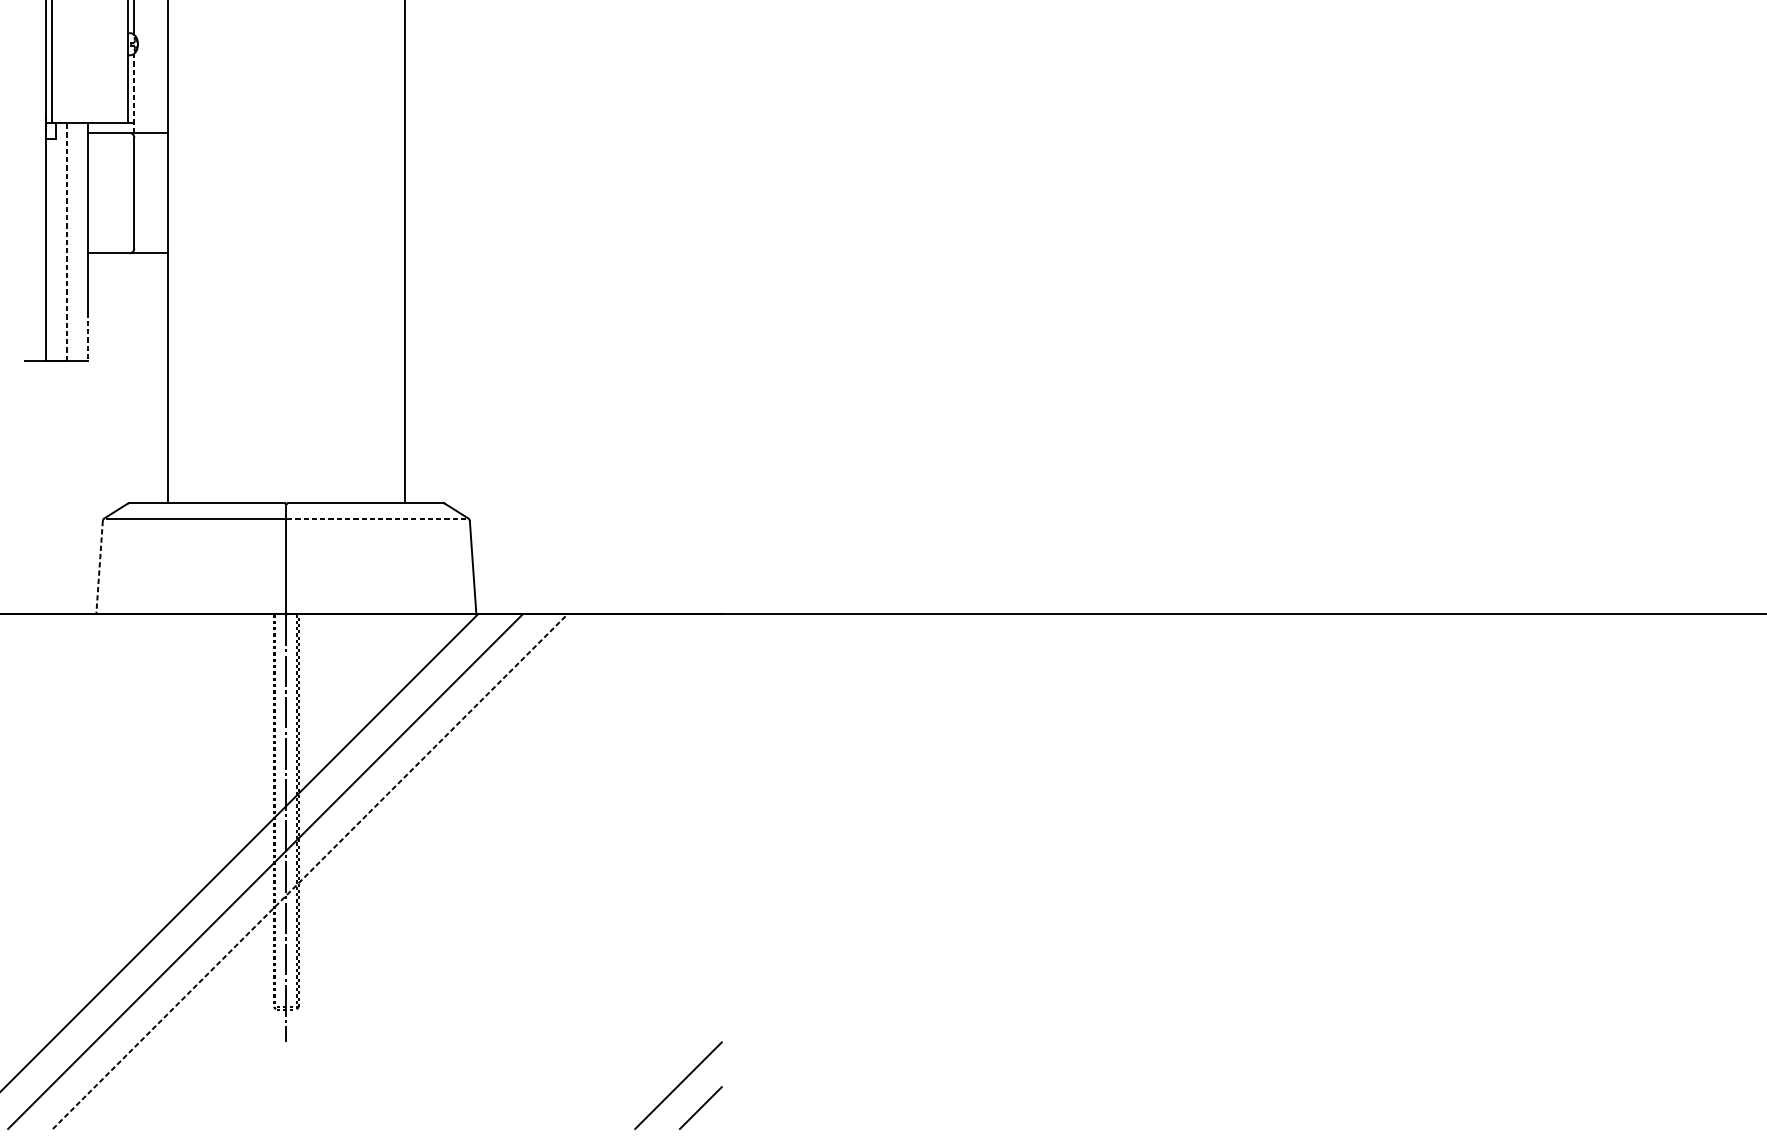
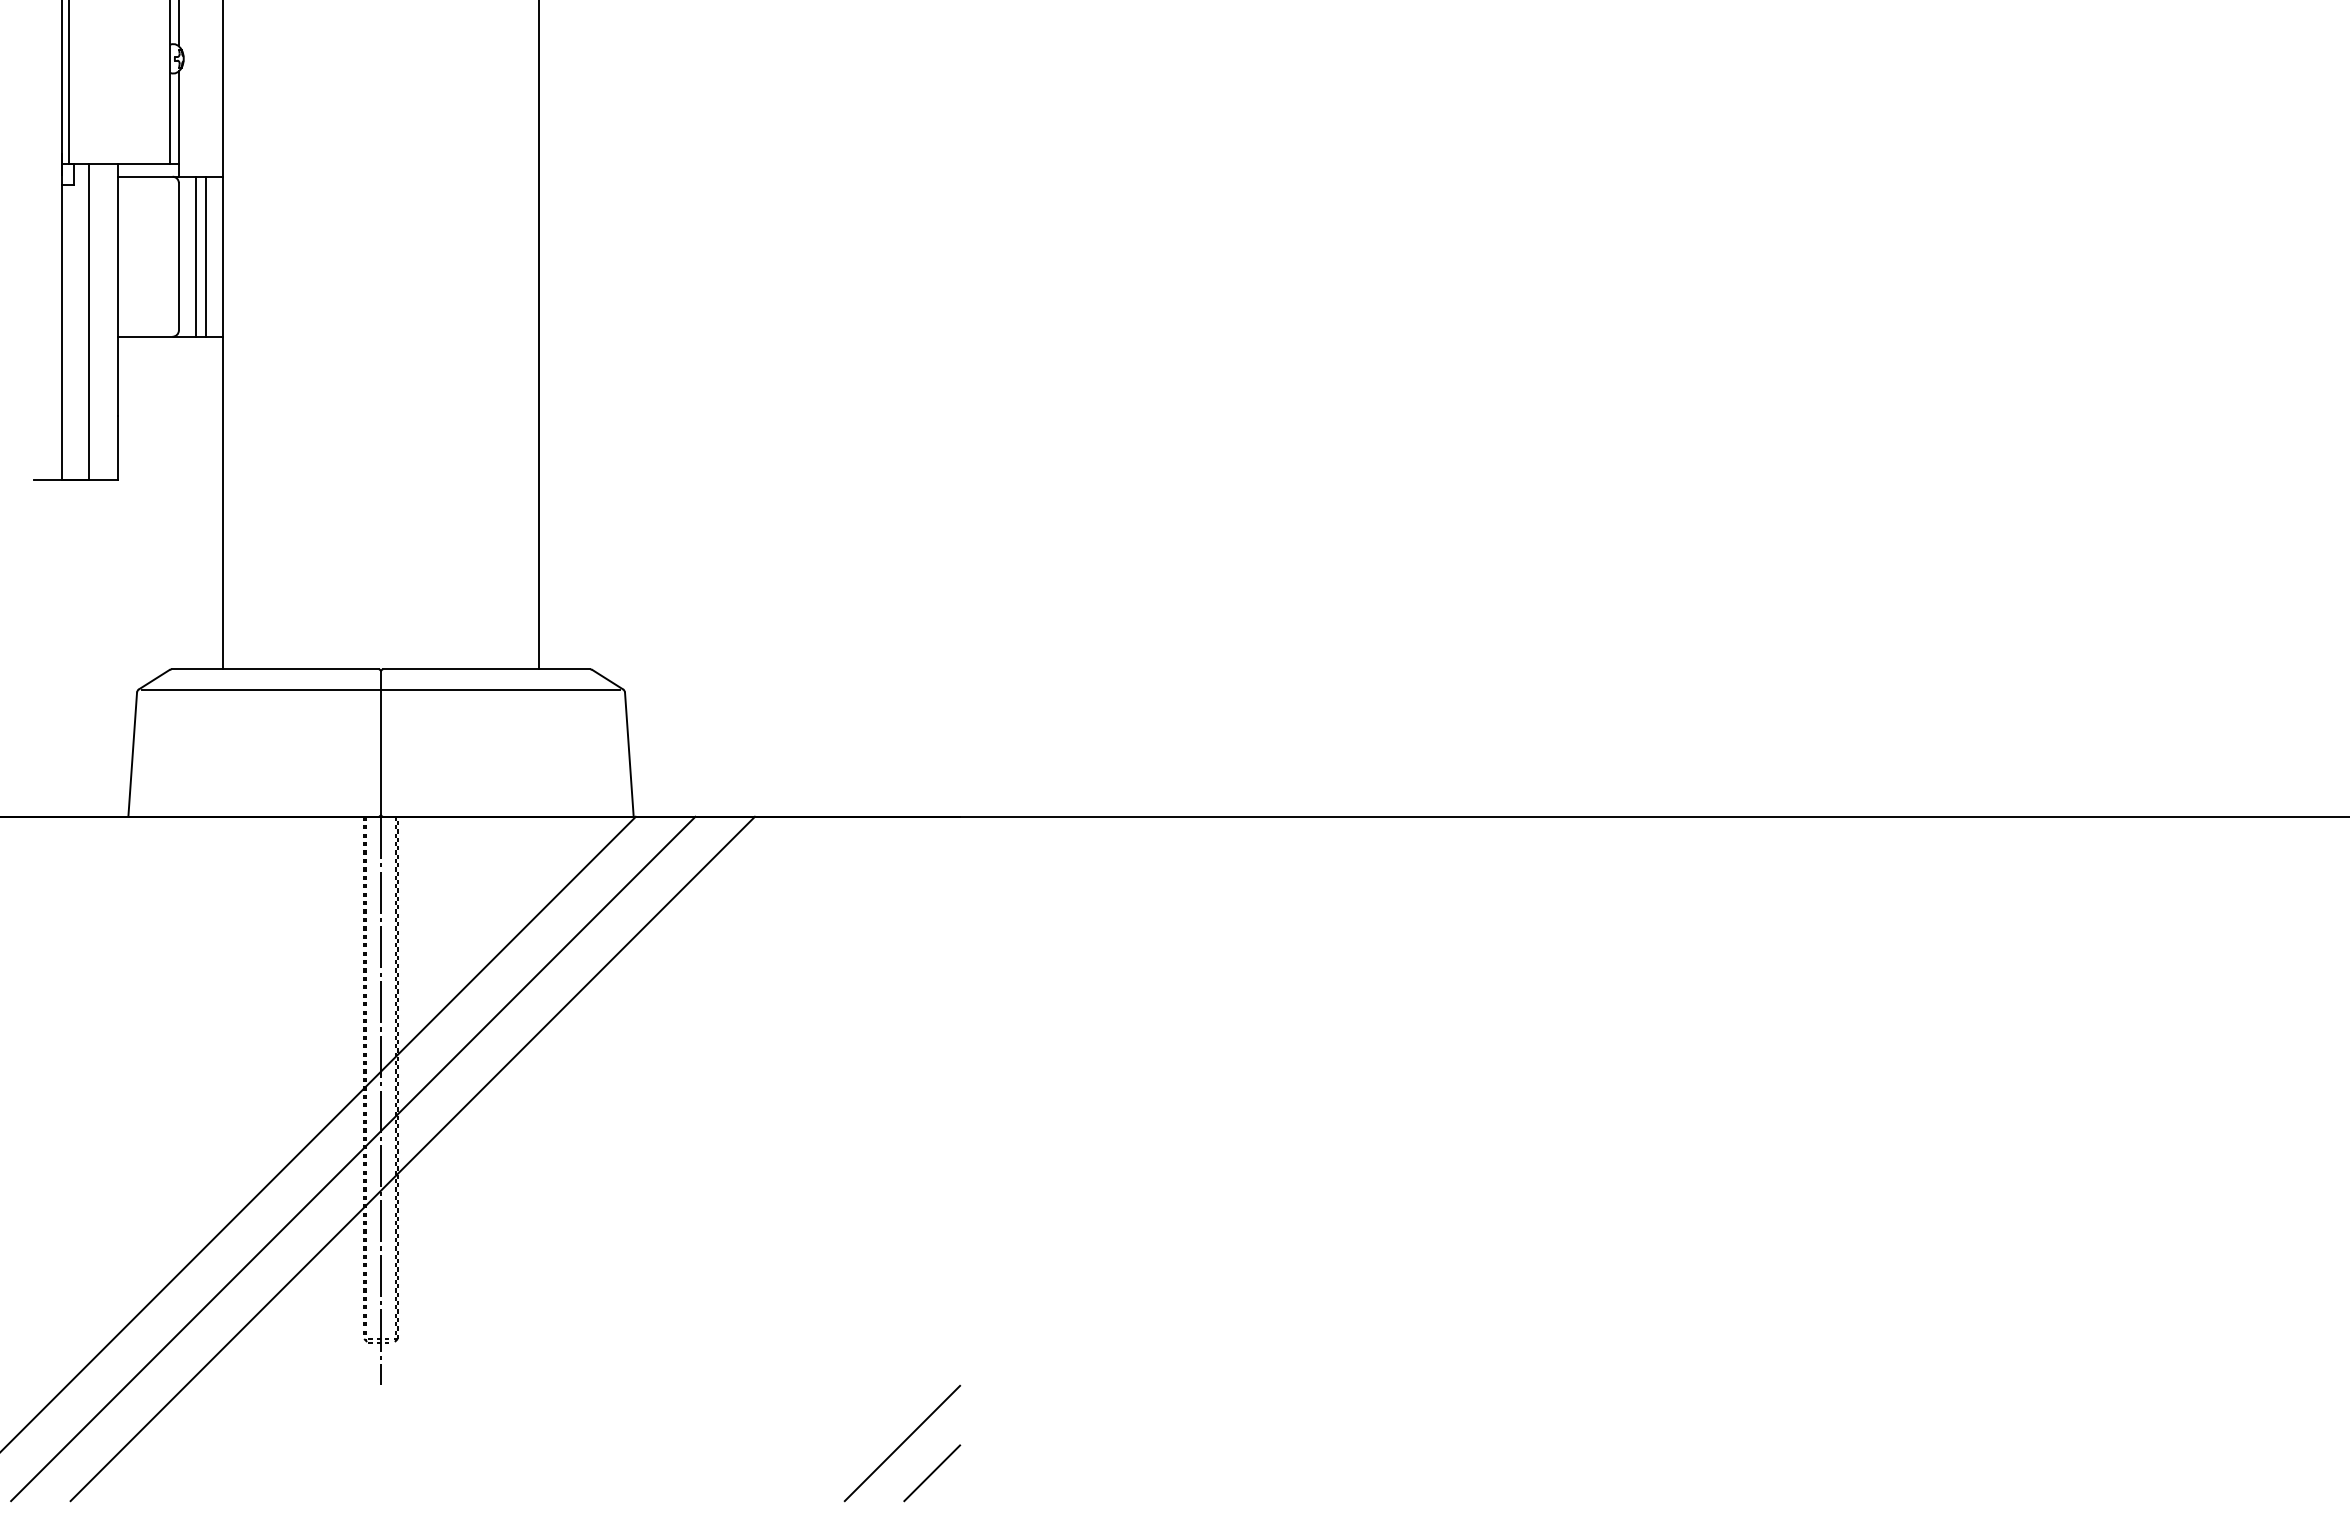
line: (134, 93) -> (178, 124), dashed -> solid
line: (146, 192) -> (195, 256), added
line: (155, 192) -> (206, 256), added
line: (67, 241) -> (89, 321), dashed -> solid
line: (88, 337) -> (117, 448), dashed -> solid
line: (376, 519) -> (500, 690), dashed -> solid
line: (99, 568) -> (132, 755), dashed -> solid
line: (310, 871) -> (412, 1158), dashed -> solid

